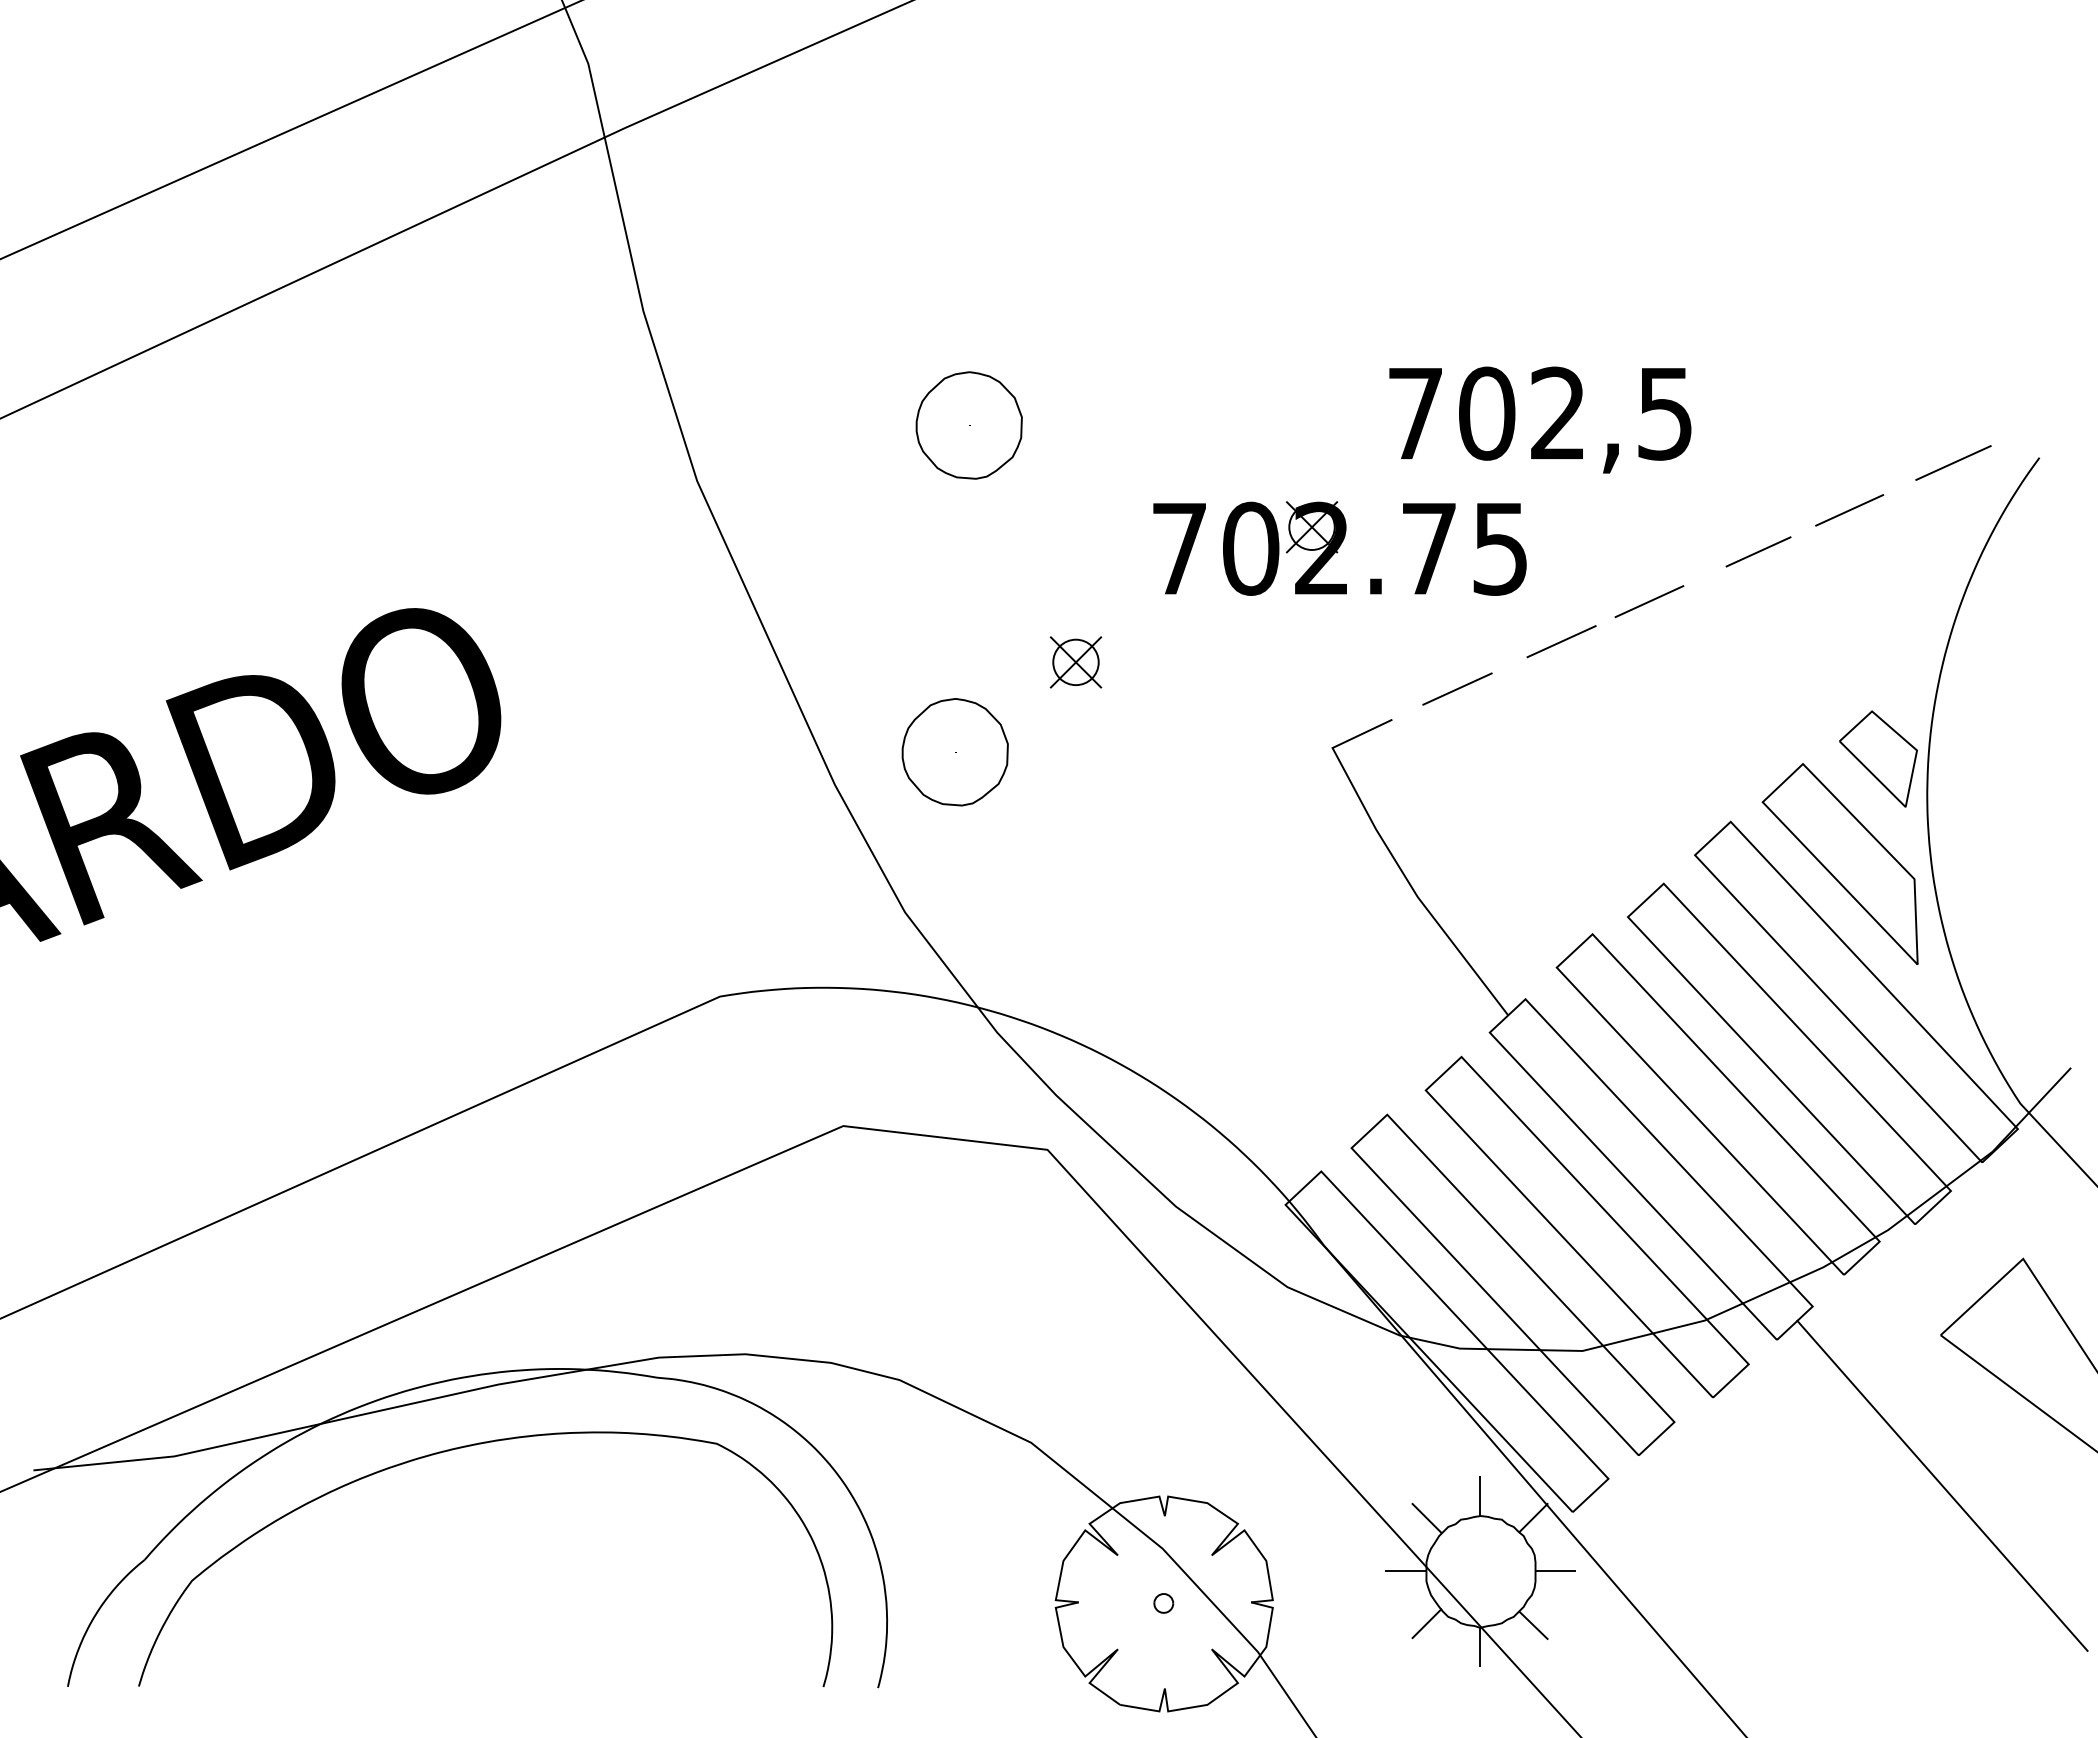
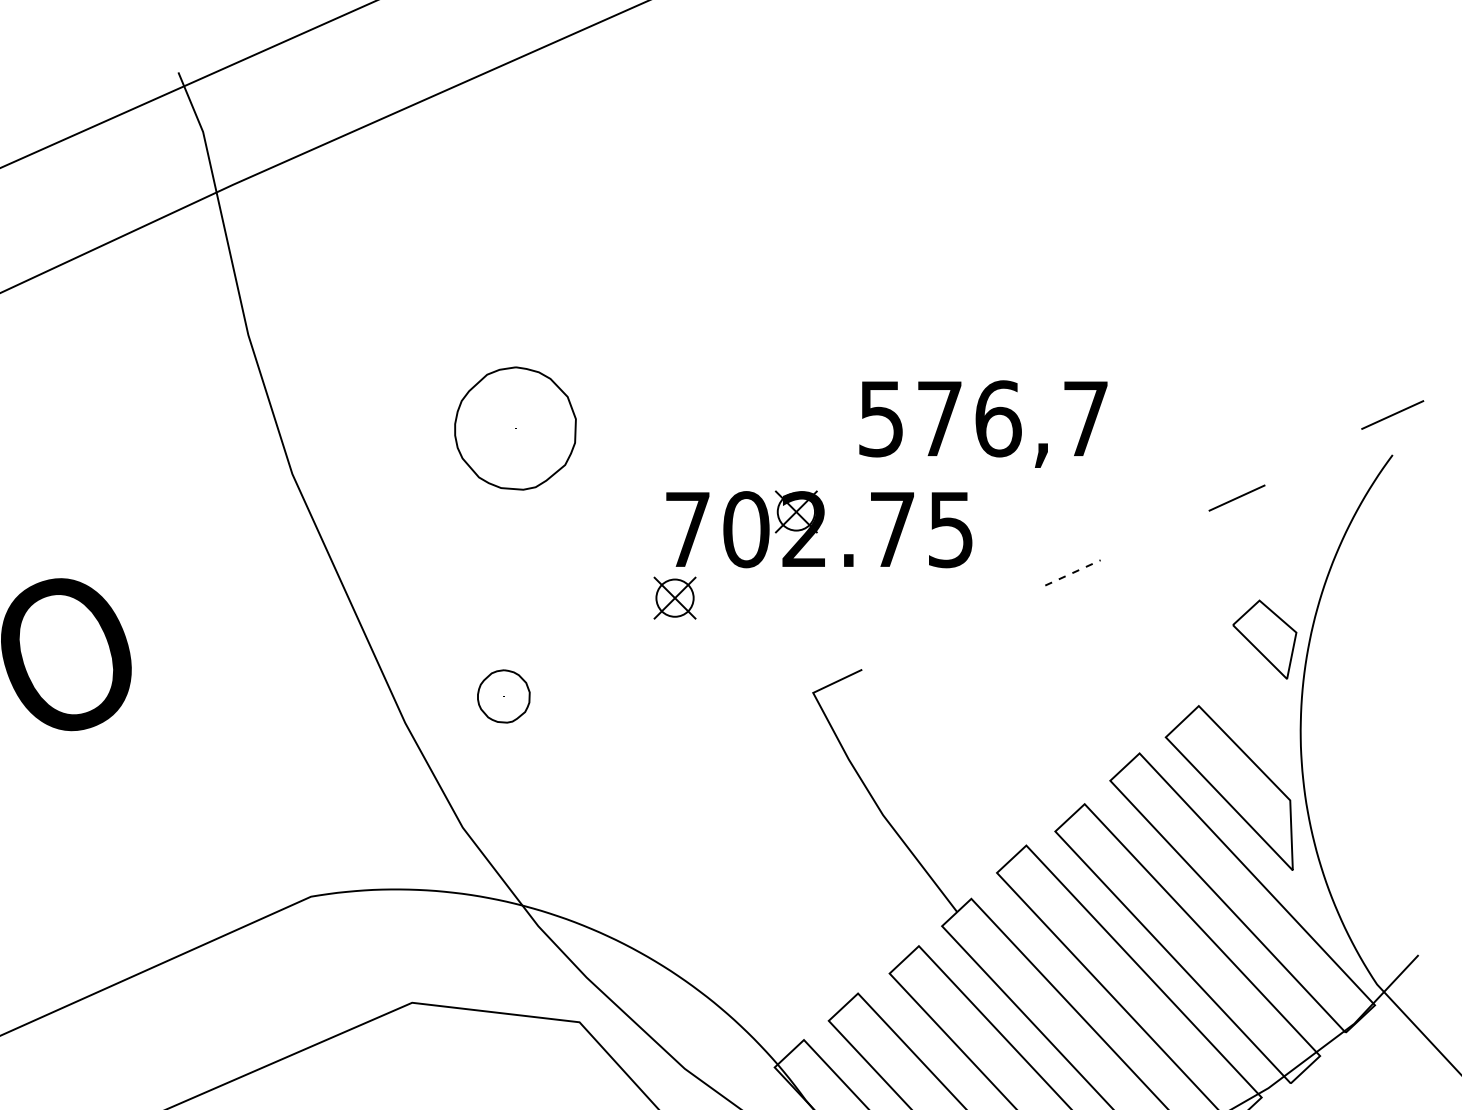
text: (1539, 413) -> (982, 418), 702,5 -> 576,7
part: (968, 425) -> (514, 428), size x1.4
line: (1953, 462) -> (1392, 414), moved
line: (1758, 551) -> (1162, 531), removed
line: (1649, 601) -> (1073, 572), solid -> dashed
line: (1561, 641) -> (1000, 605), removed
part: (1075, 662) -> (674, 598), moved
line: (1457, 688) -> (915, 644), removed
part: (954, 752) -> (503, 696), size x0.6
part: (1878, 758) -> (1264, 639), moved

